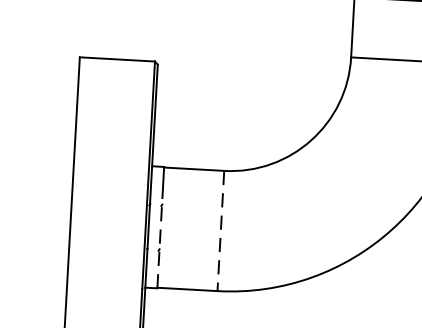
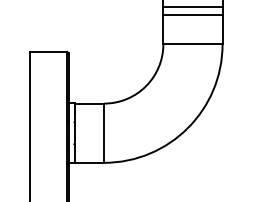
line: (221, 231) -> (104, 133), dashed -> solid
line: (160, 236) -> (74, 137), dashed -> solid

